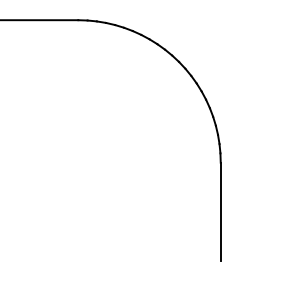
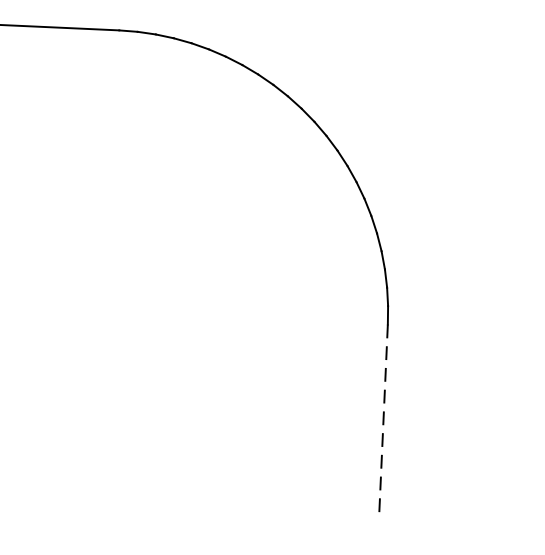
line: (220, 212) -> (382, 422), solid -> dashed

